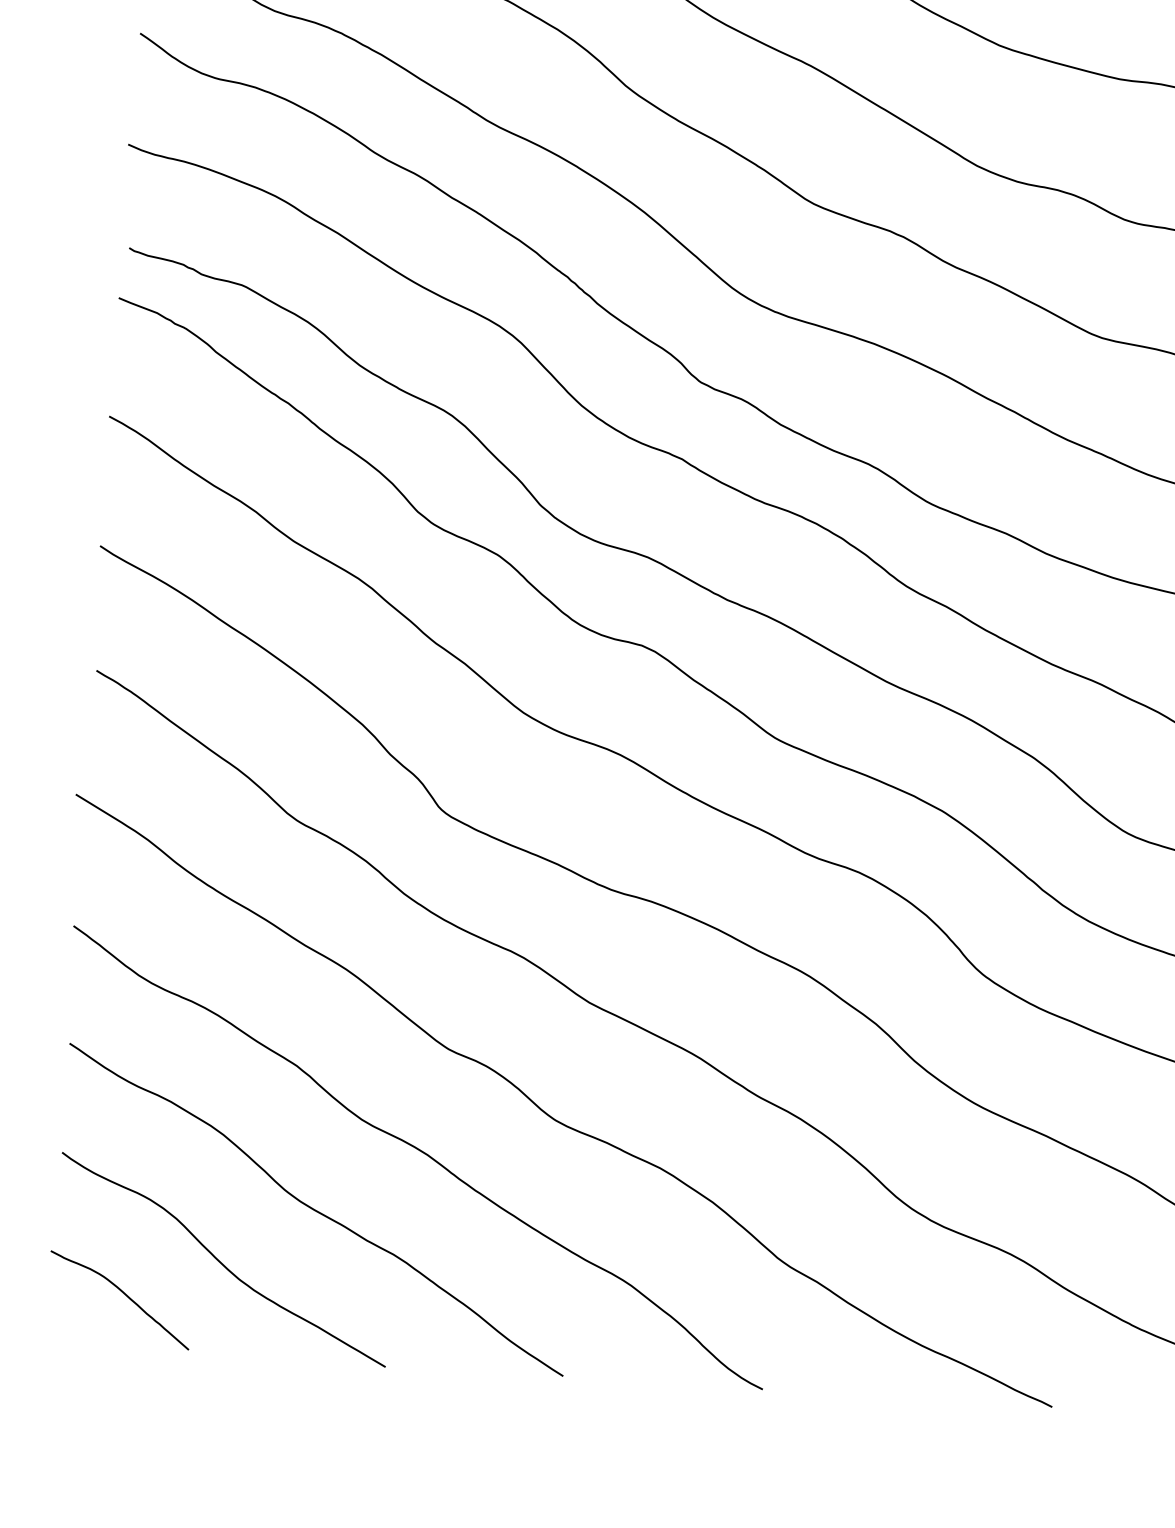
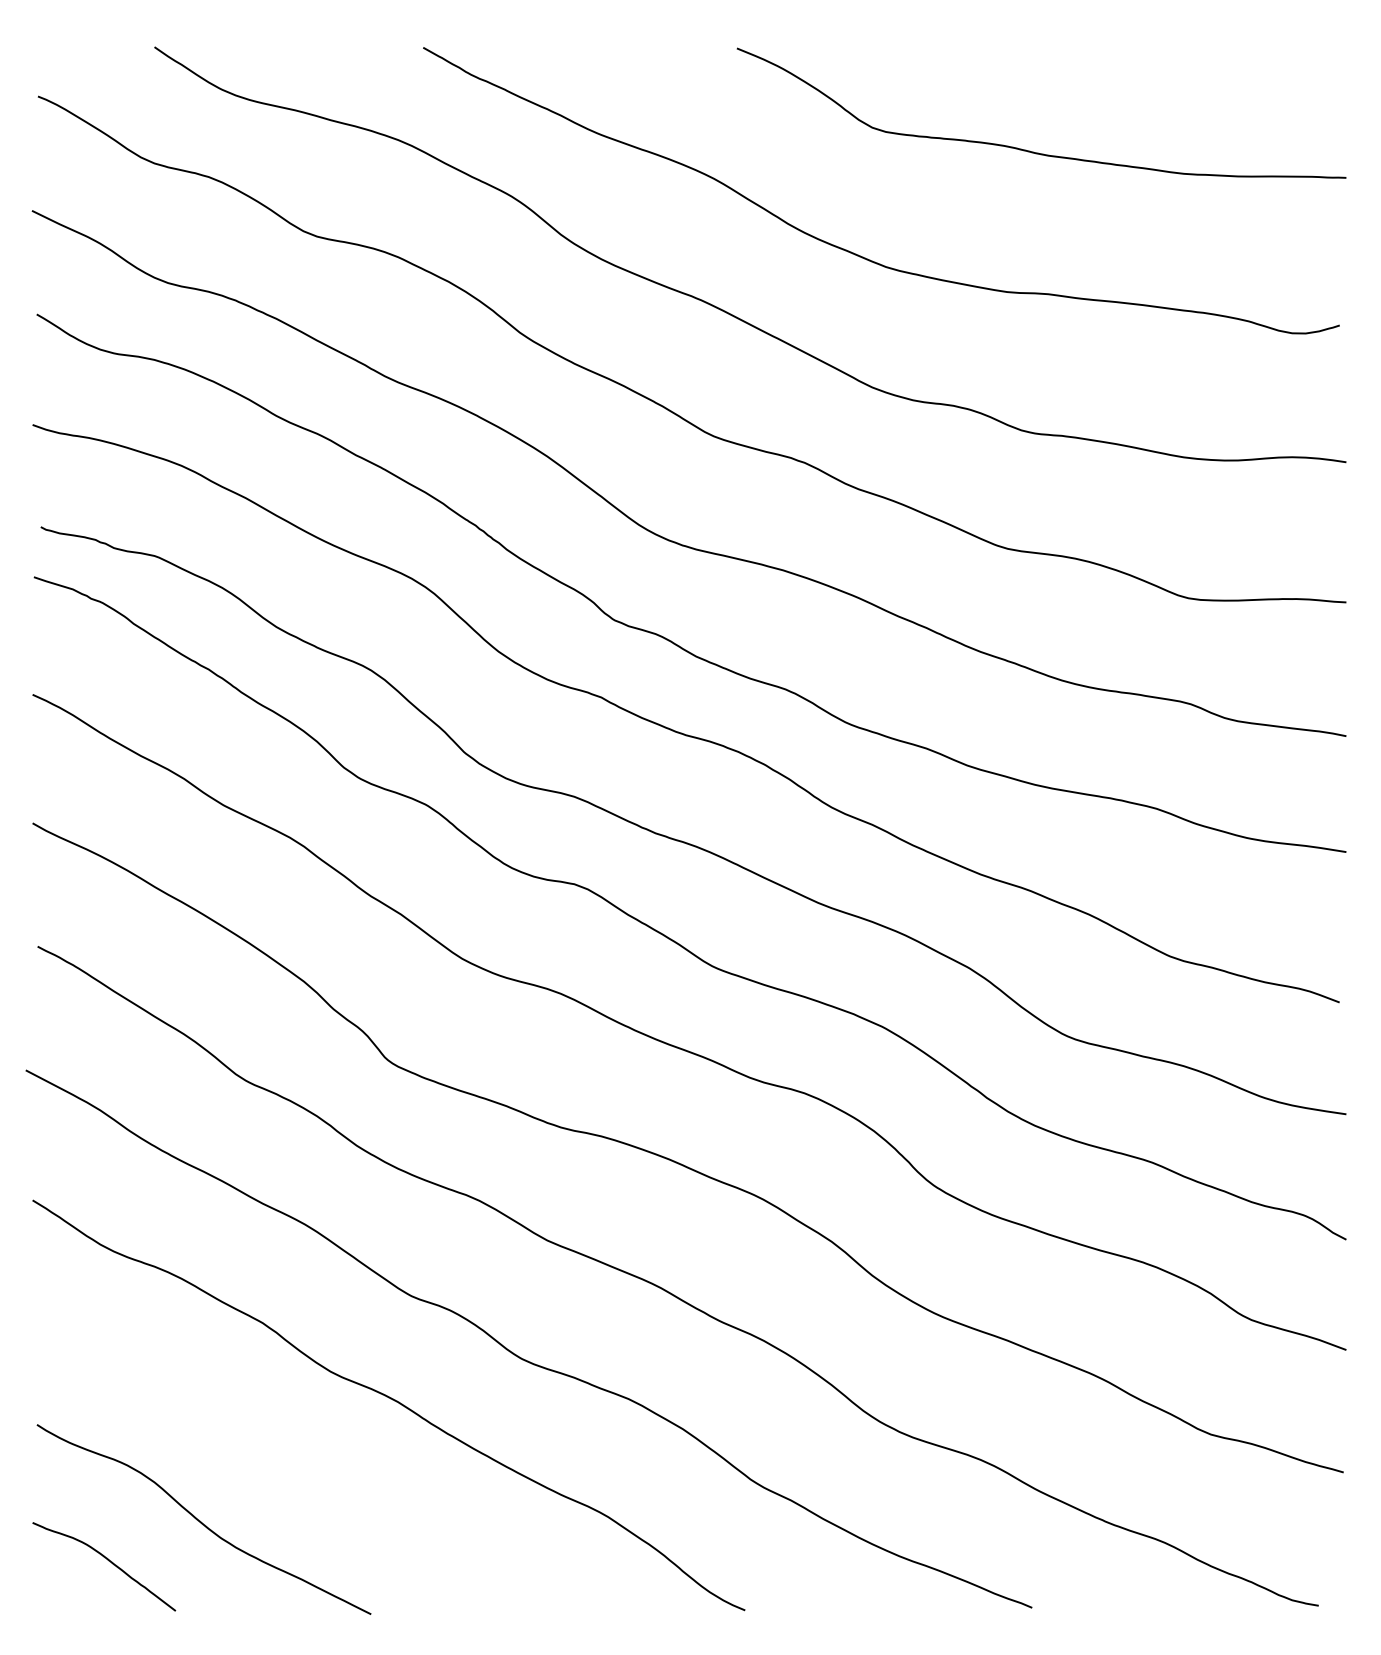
curve: (315, 1209) -> (291, 1463), removed

